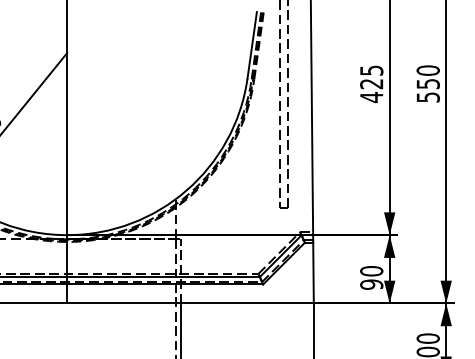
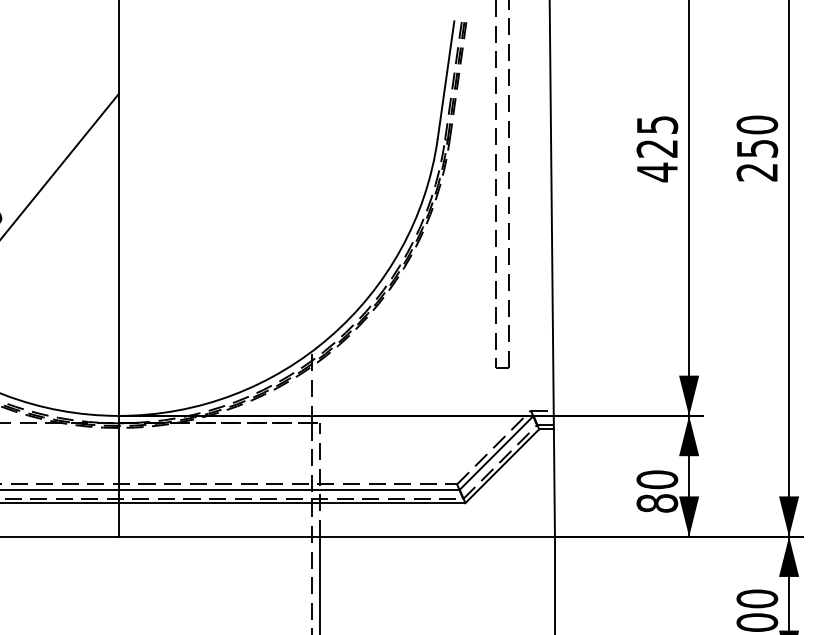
text: (427, 97) -> (755, 172), 550 -> 250
text: (371, 284) -> (656, 503), 90 -> 80

